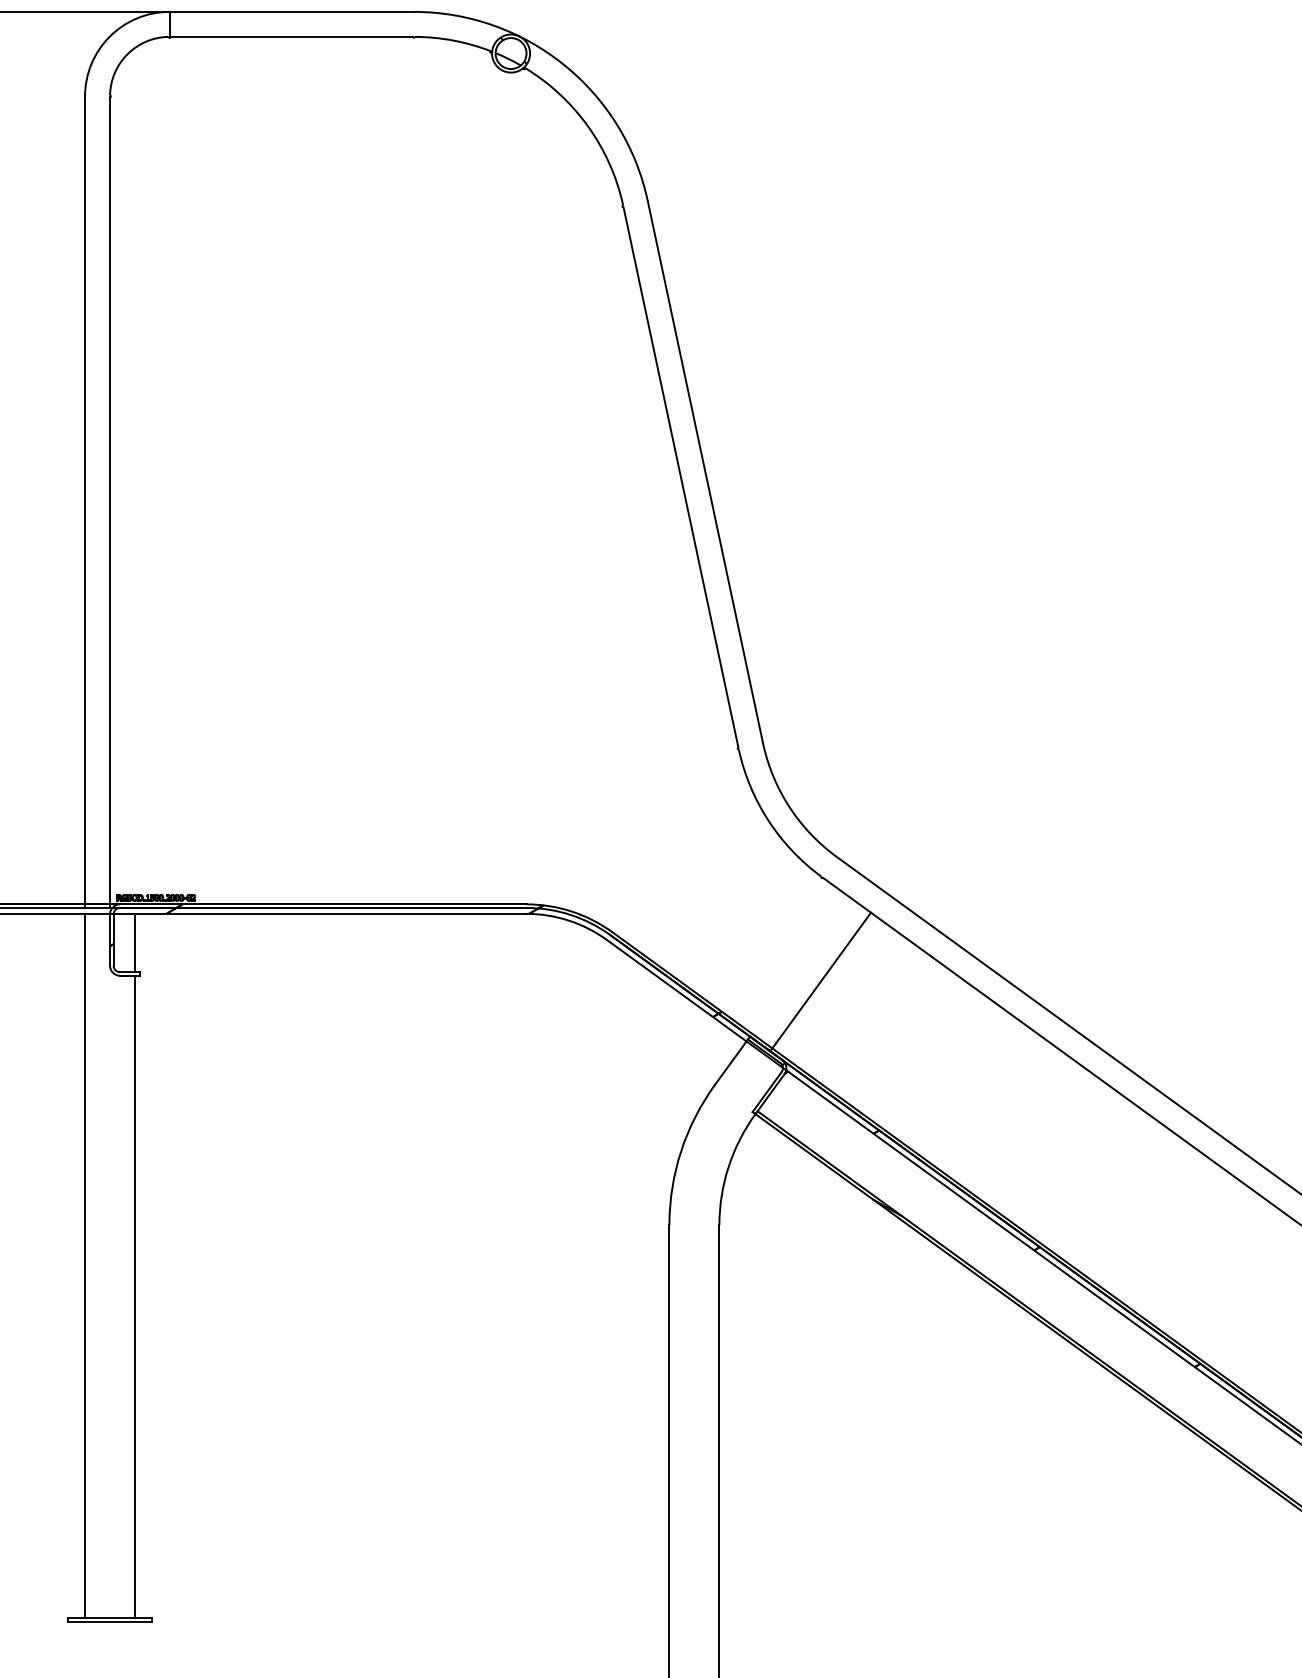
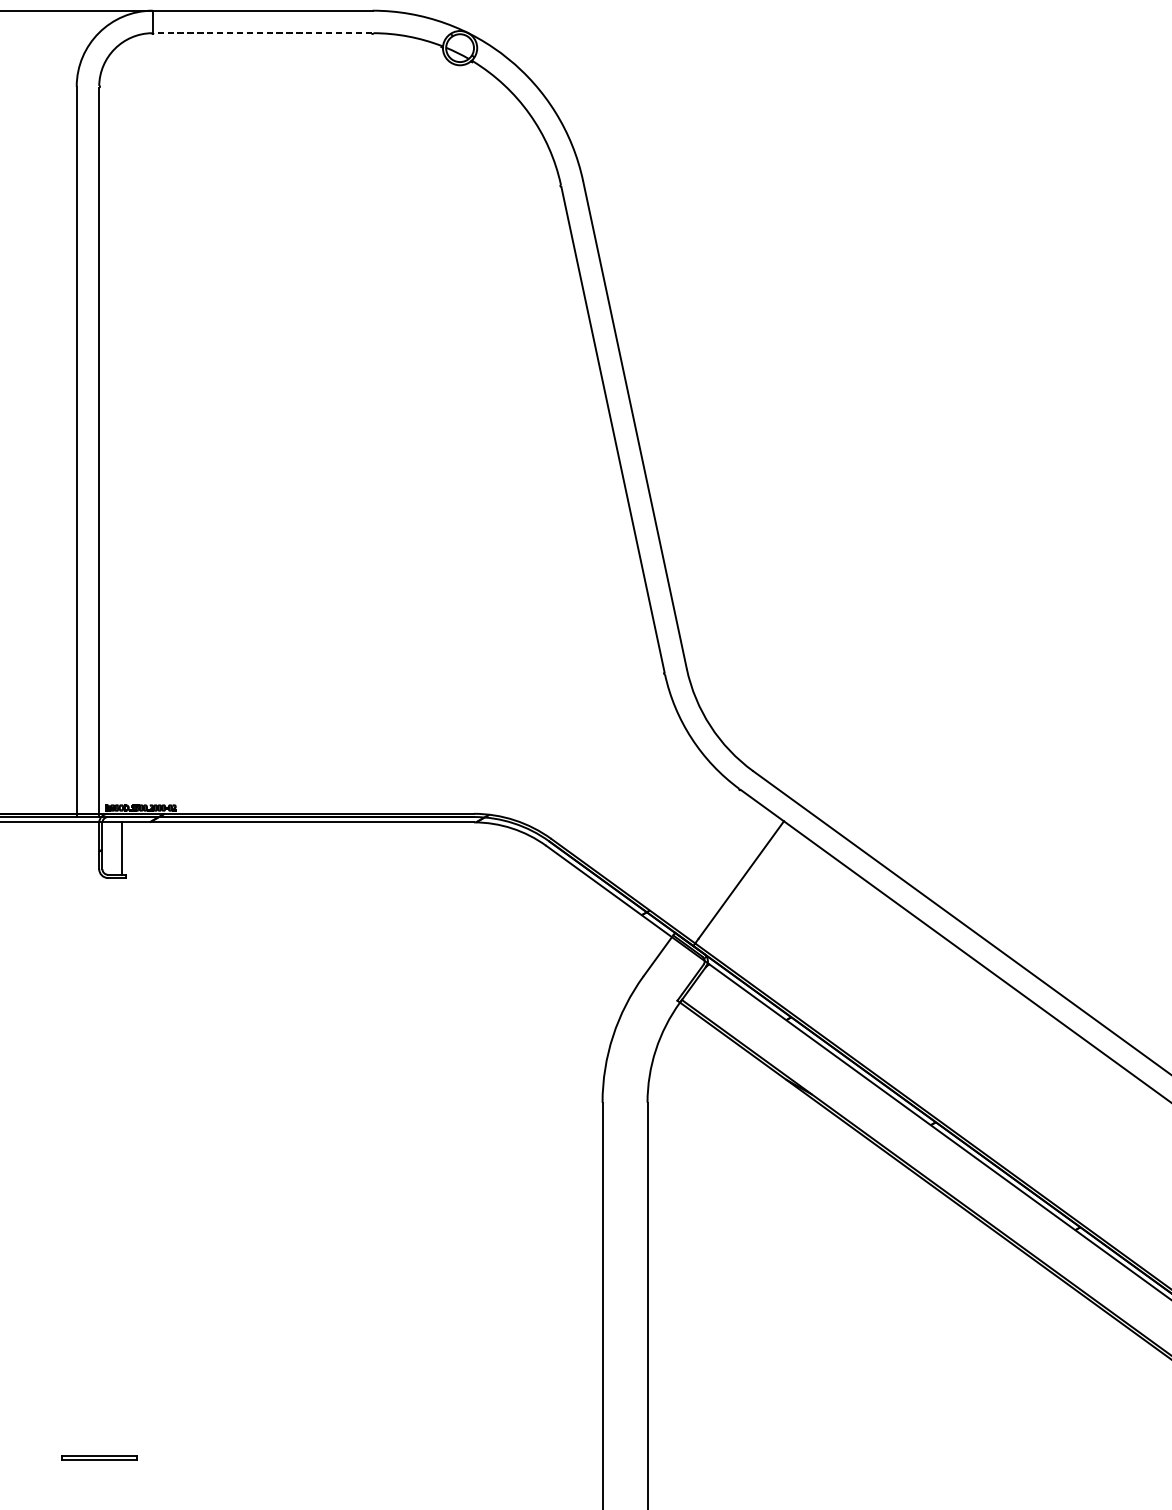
line: (291, 36) -> (262, 32), solid -> dashed
line: (85, 1265) -> (77, 1138), removed
line: (135, 1296) -> (122, 1166), removed

